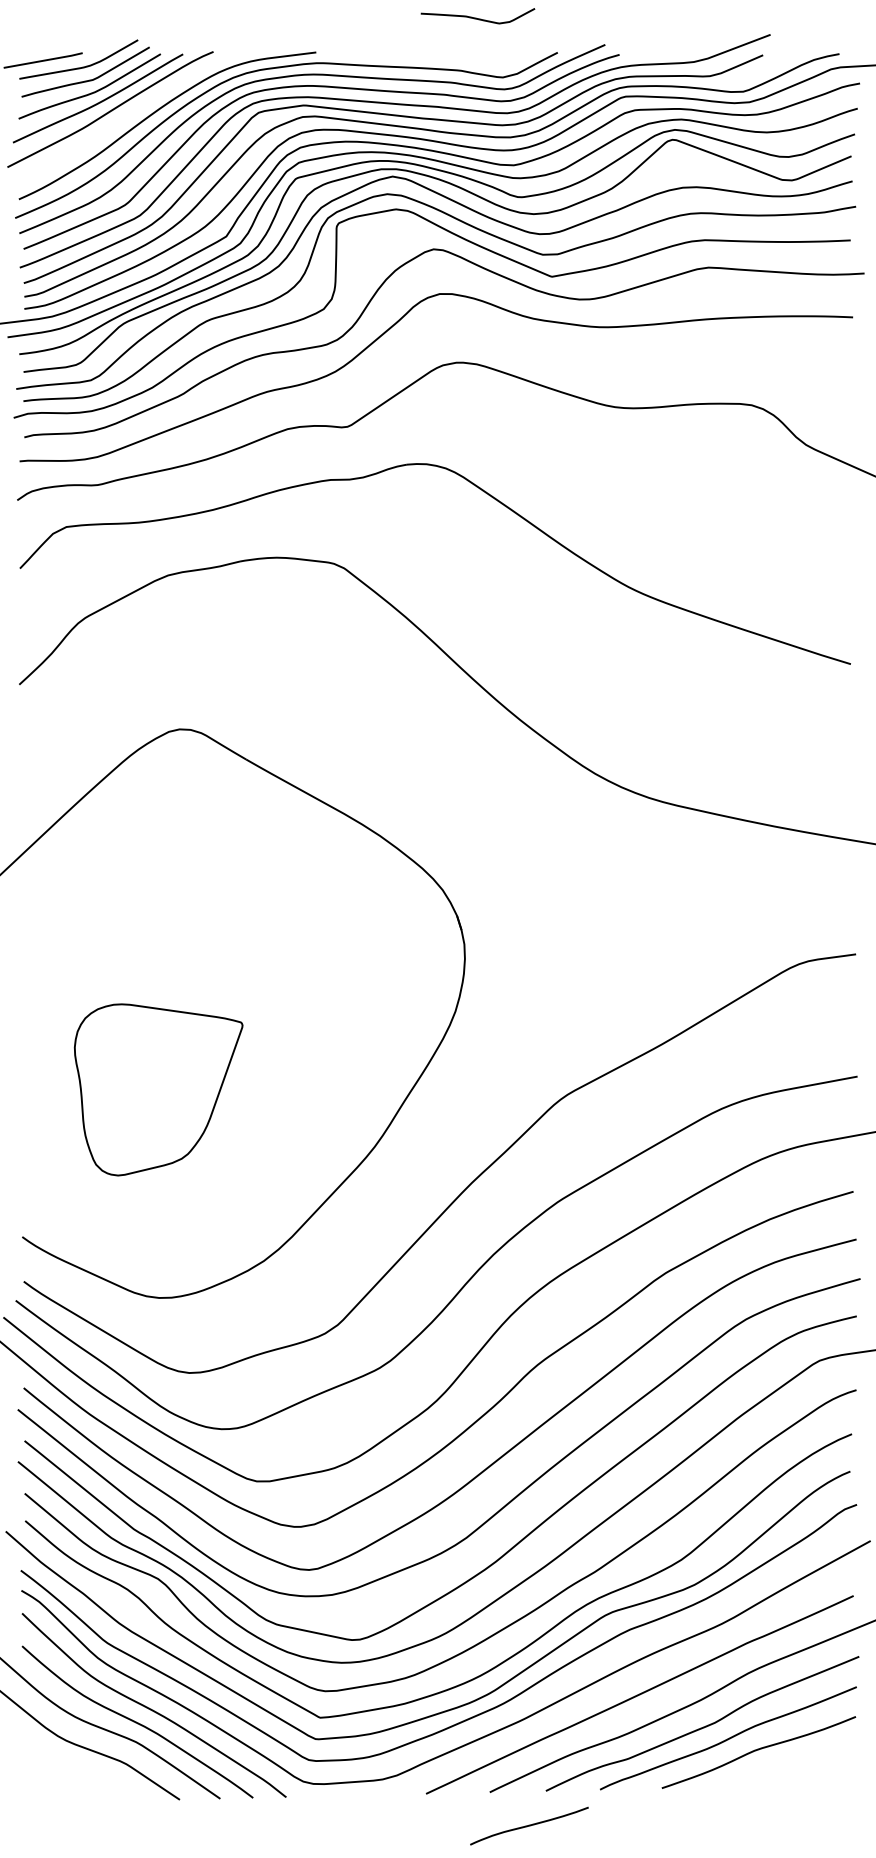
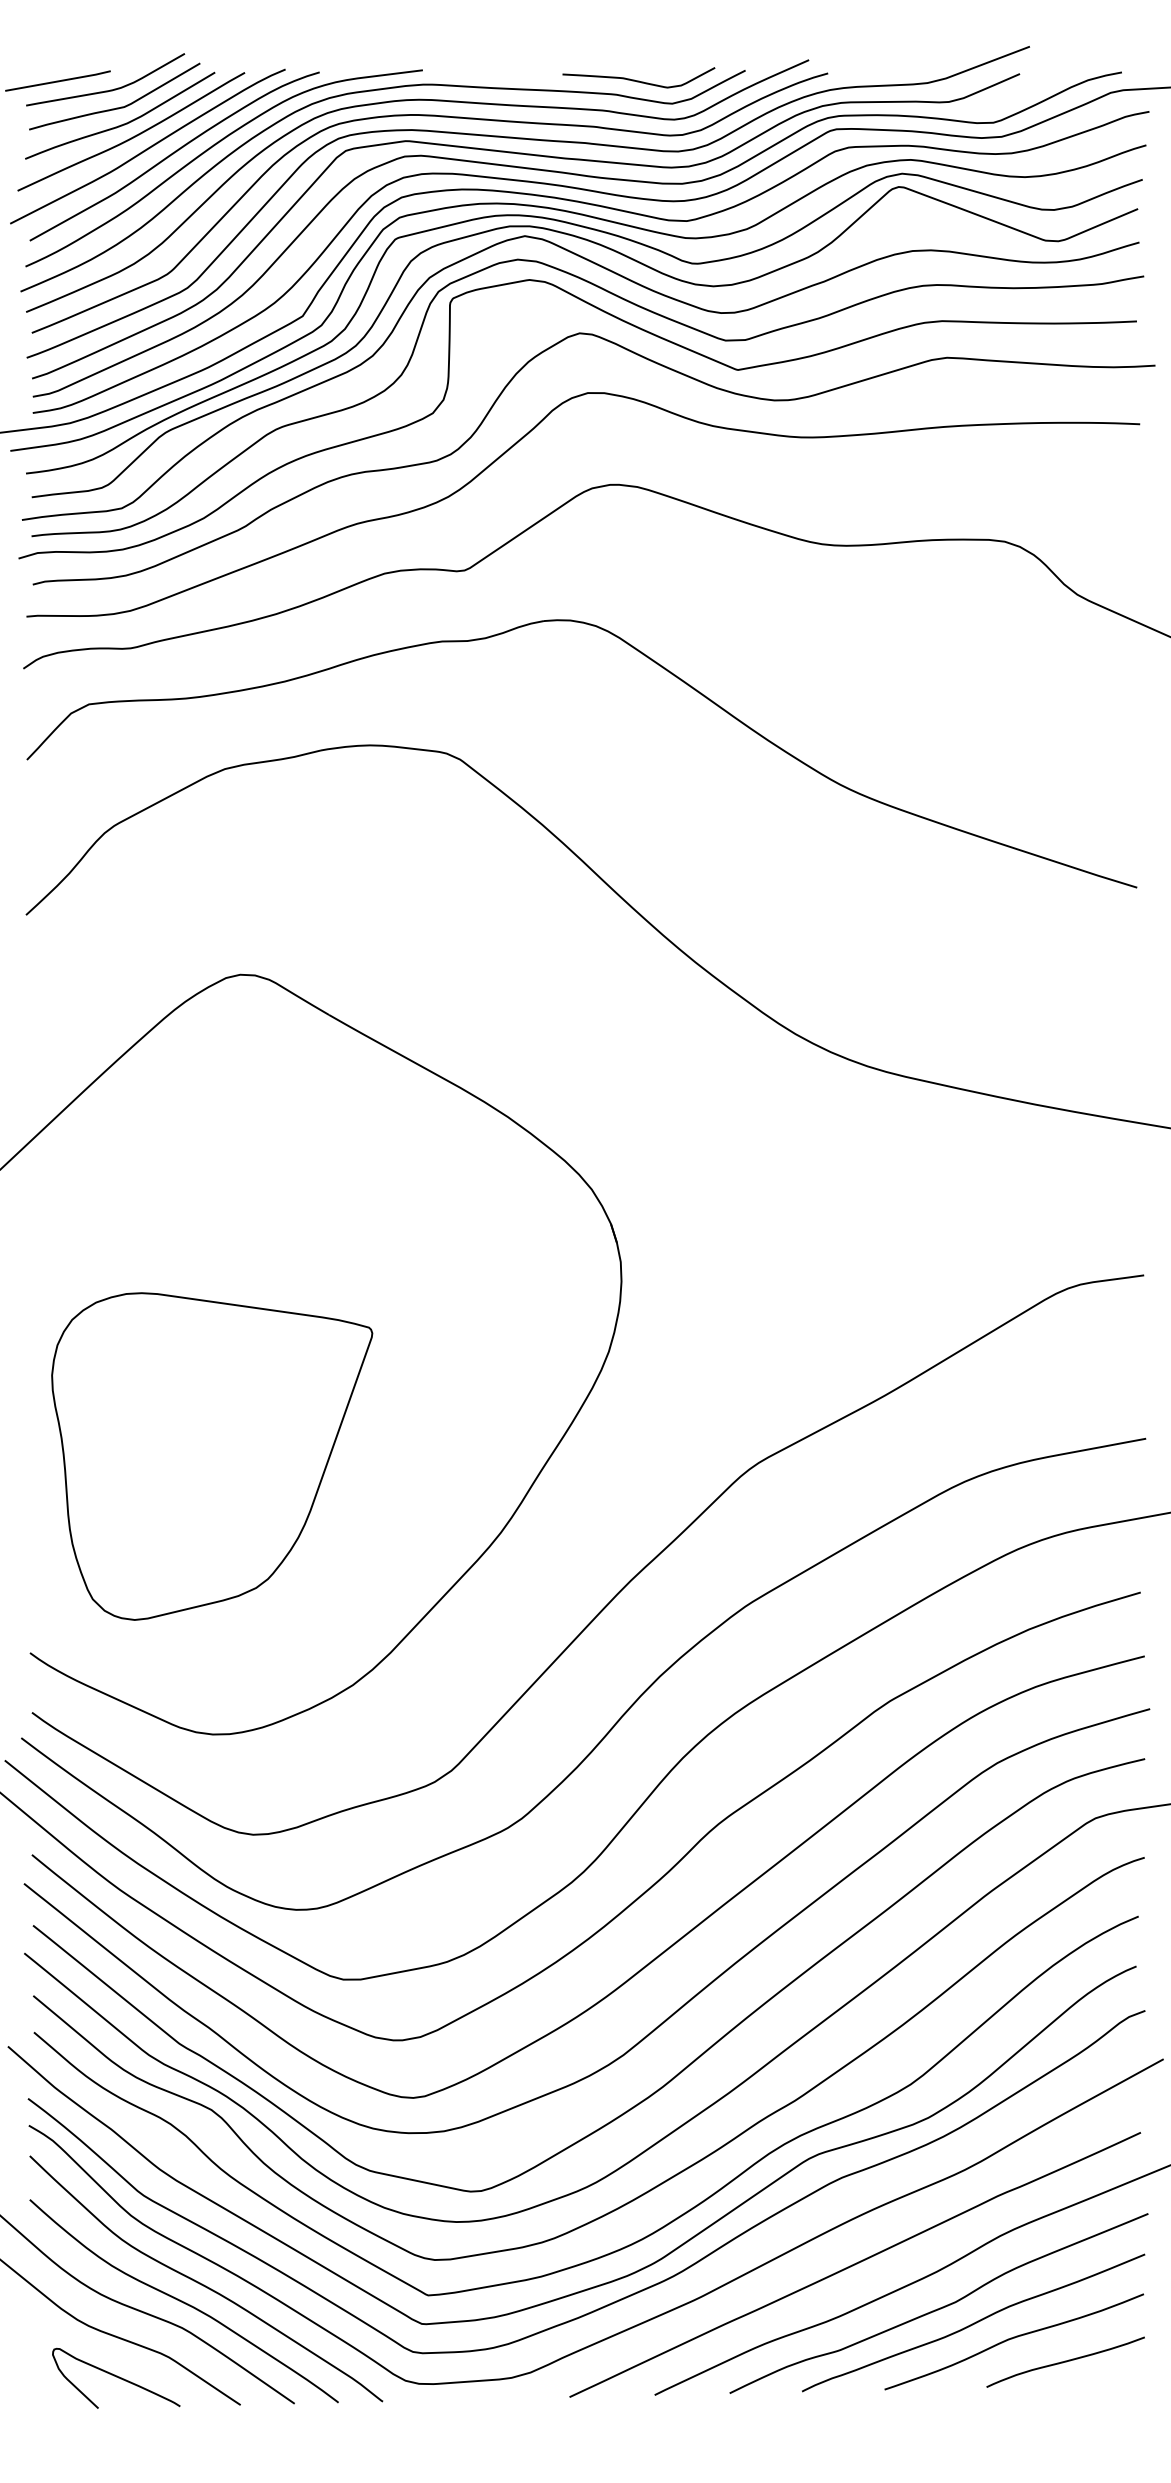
curve: (477, 18) -> (638, 80), moved
curve: (129, 115) -> (173, 154), added
part: (158, 1089) -> (212, 1456), size x1.43
curve: (87, 1779) -> (116, 2377), added
curve: (529, 1825) -> (1065, 2361), moved

